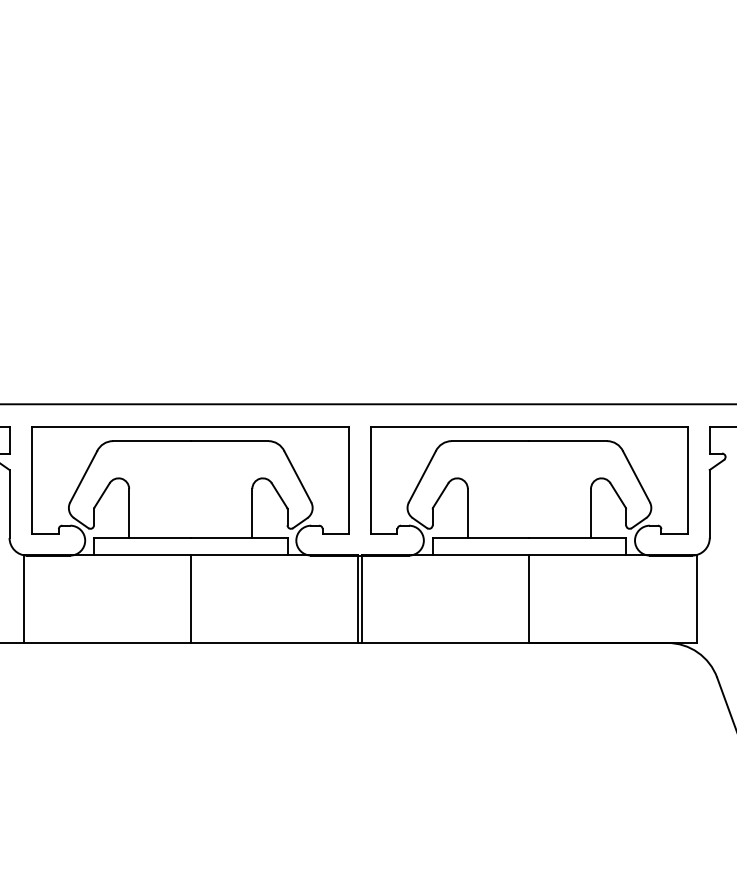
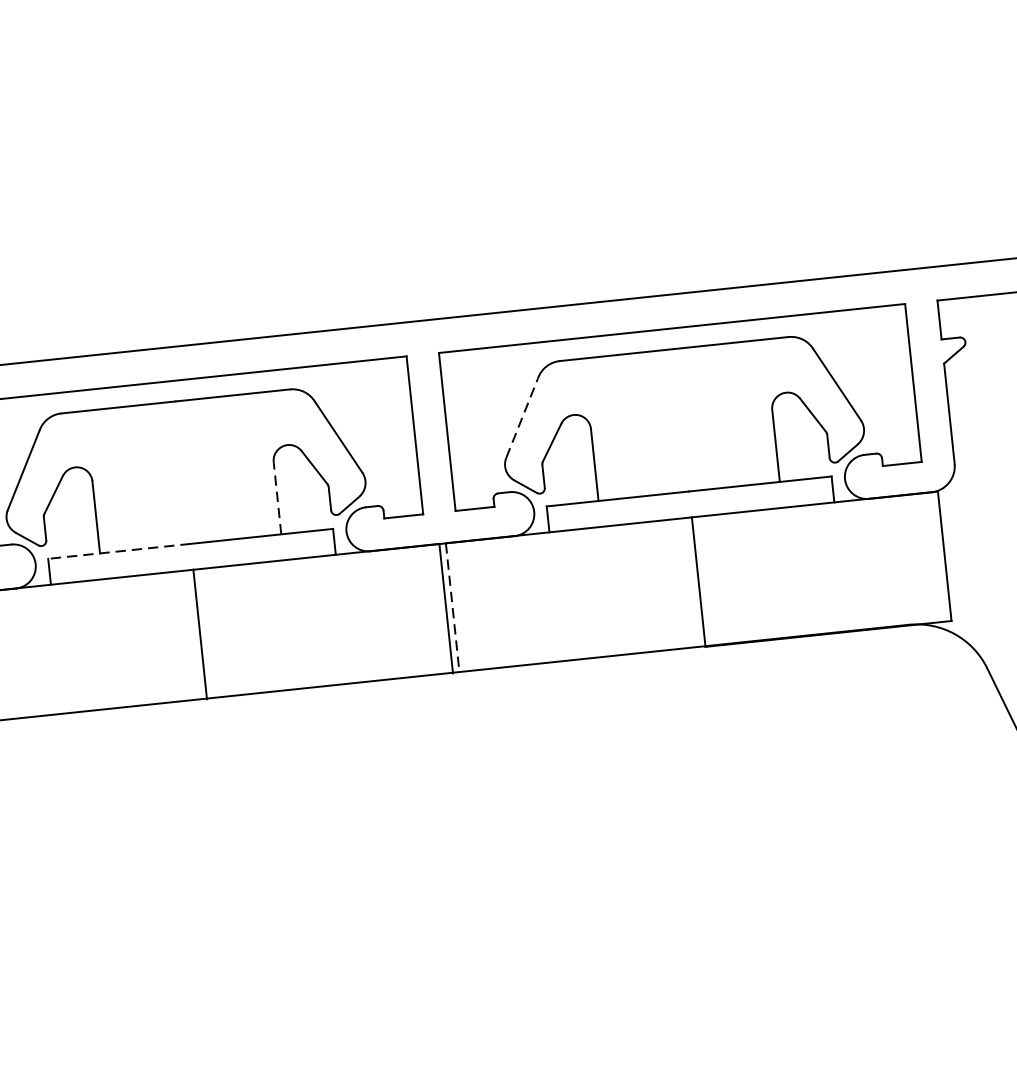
line: (422, 476) -> (522, 417), solid -> dashed
line: (252, 512) -> (277, 496), solid -> dashed
line: (141, 537) -> (118, 550), solid -> dashed
line: (362, 599) -> (452, 607), solid -> dashed

